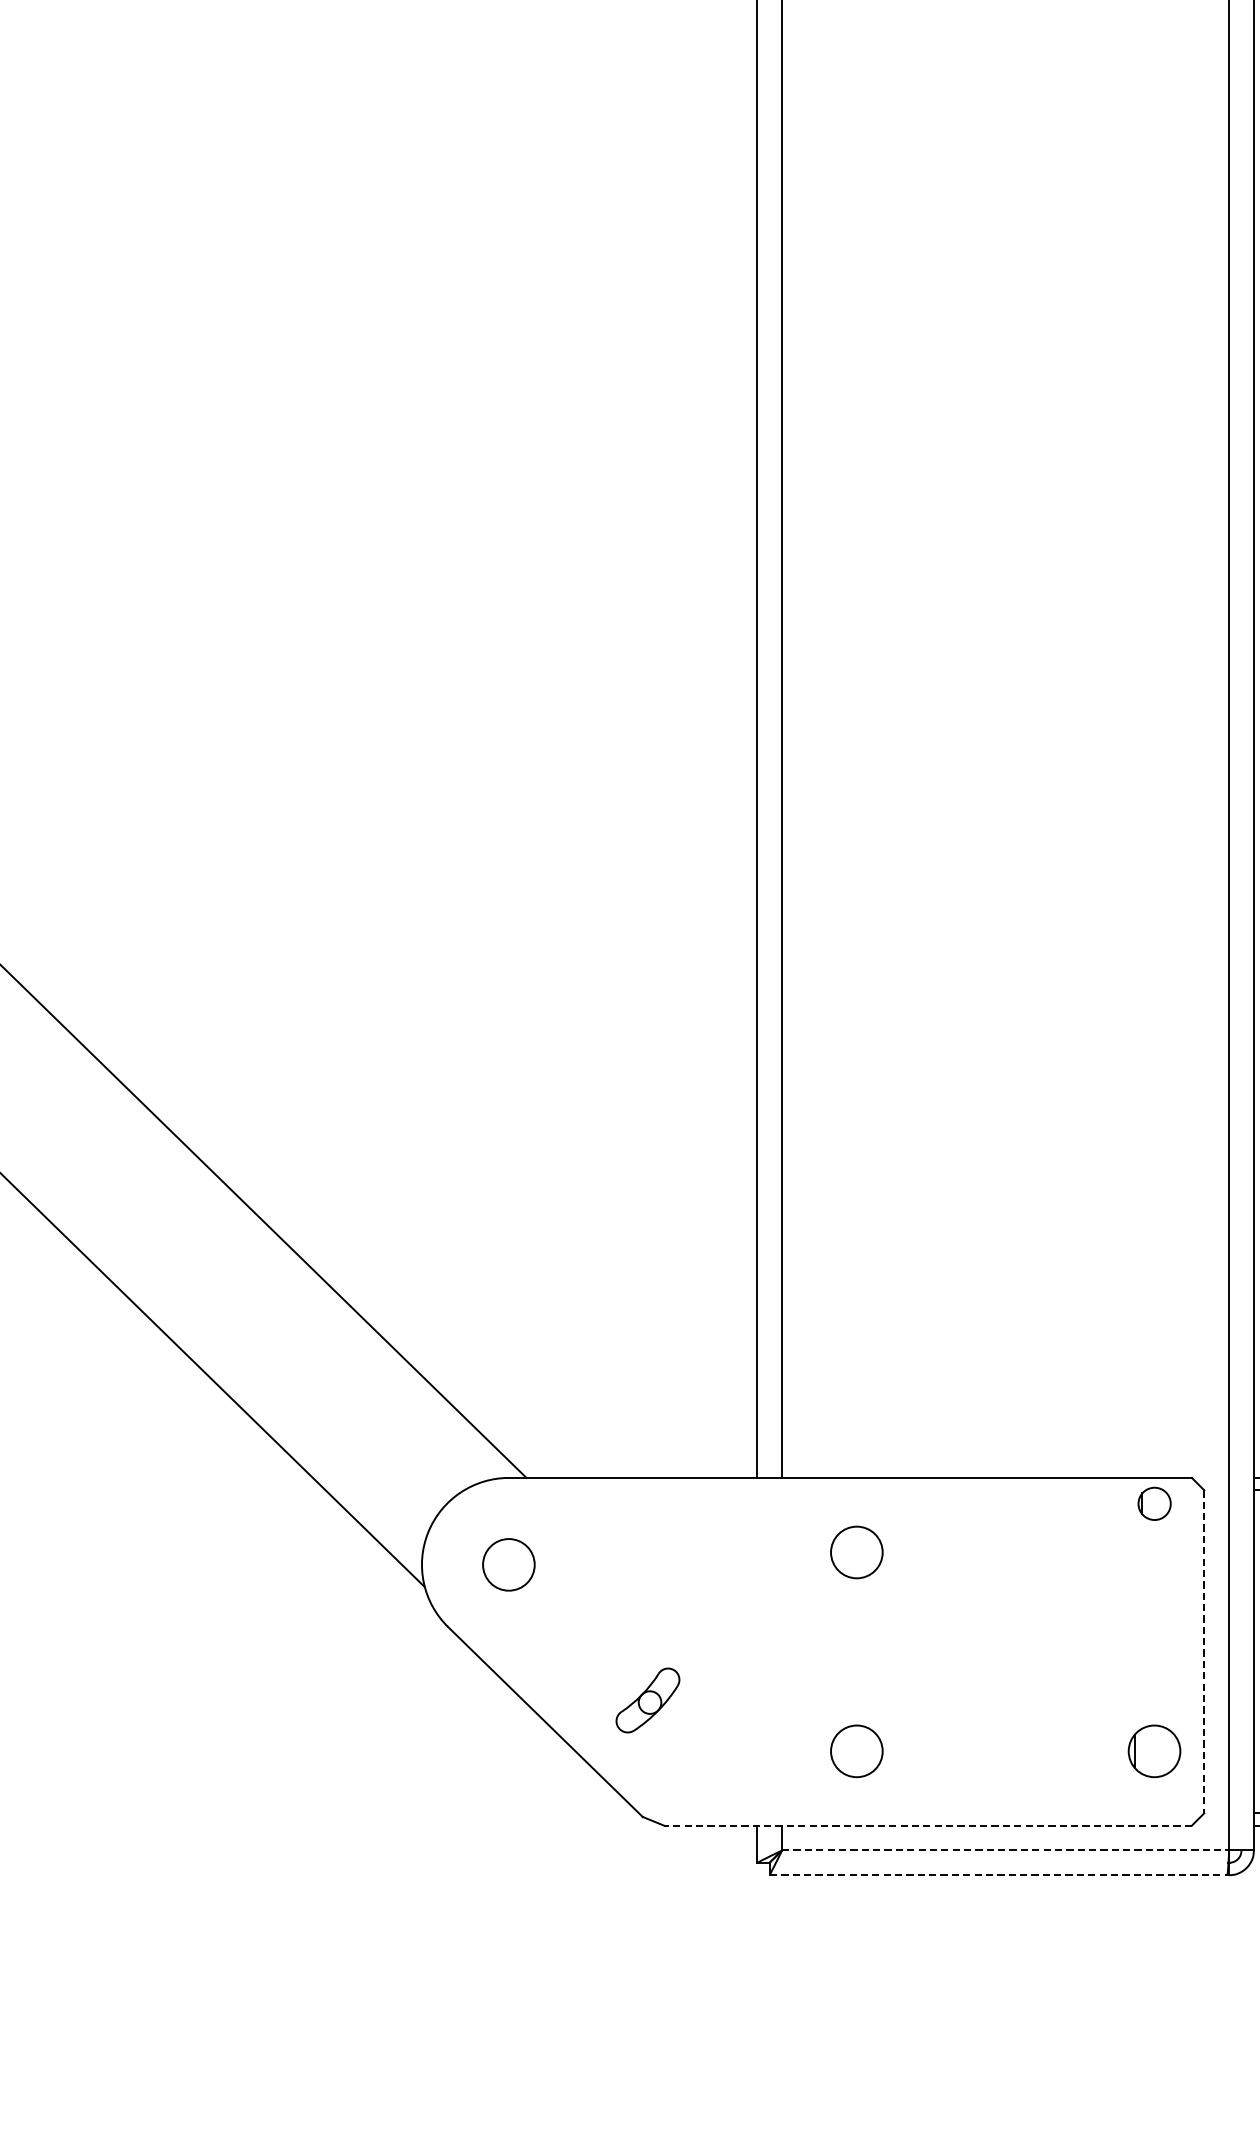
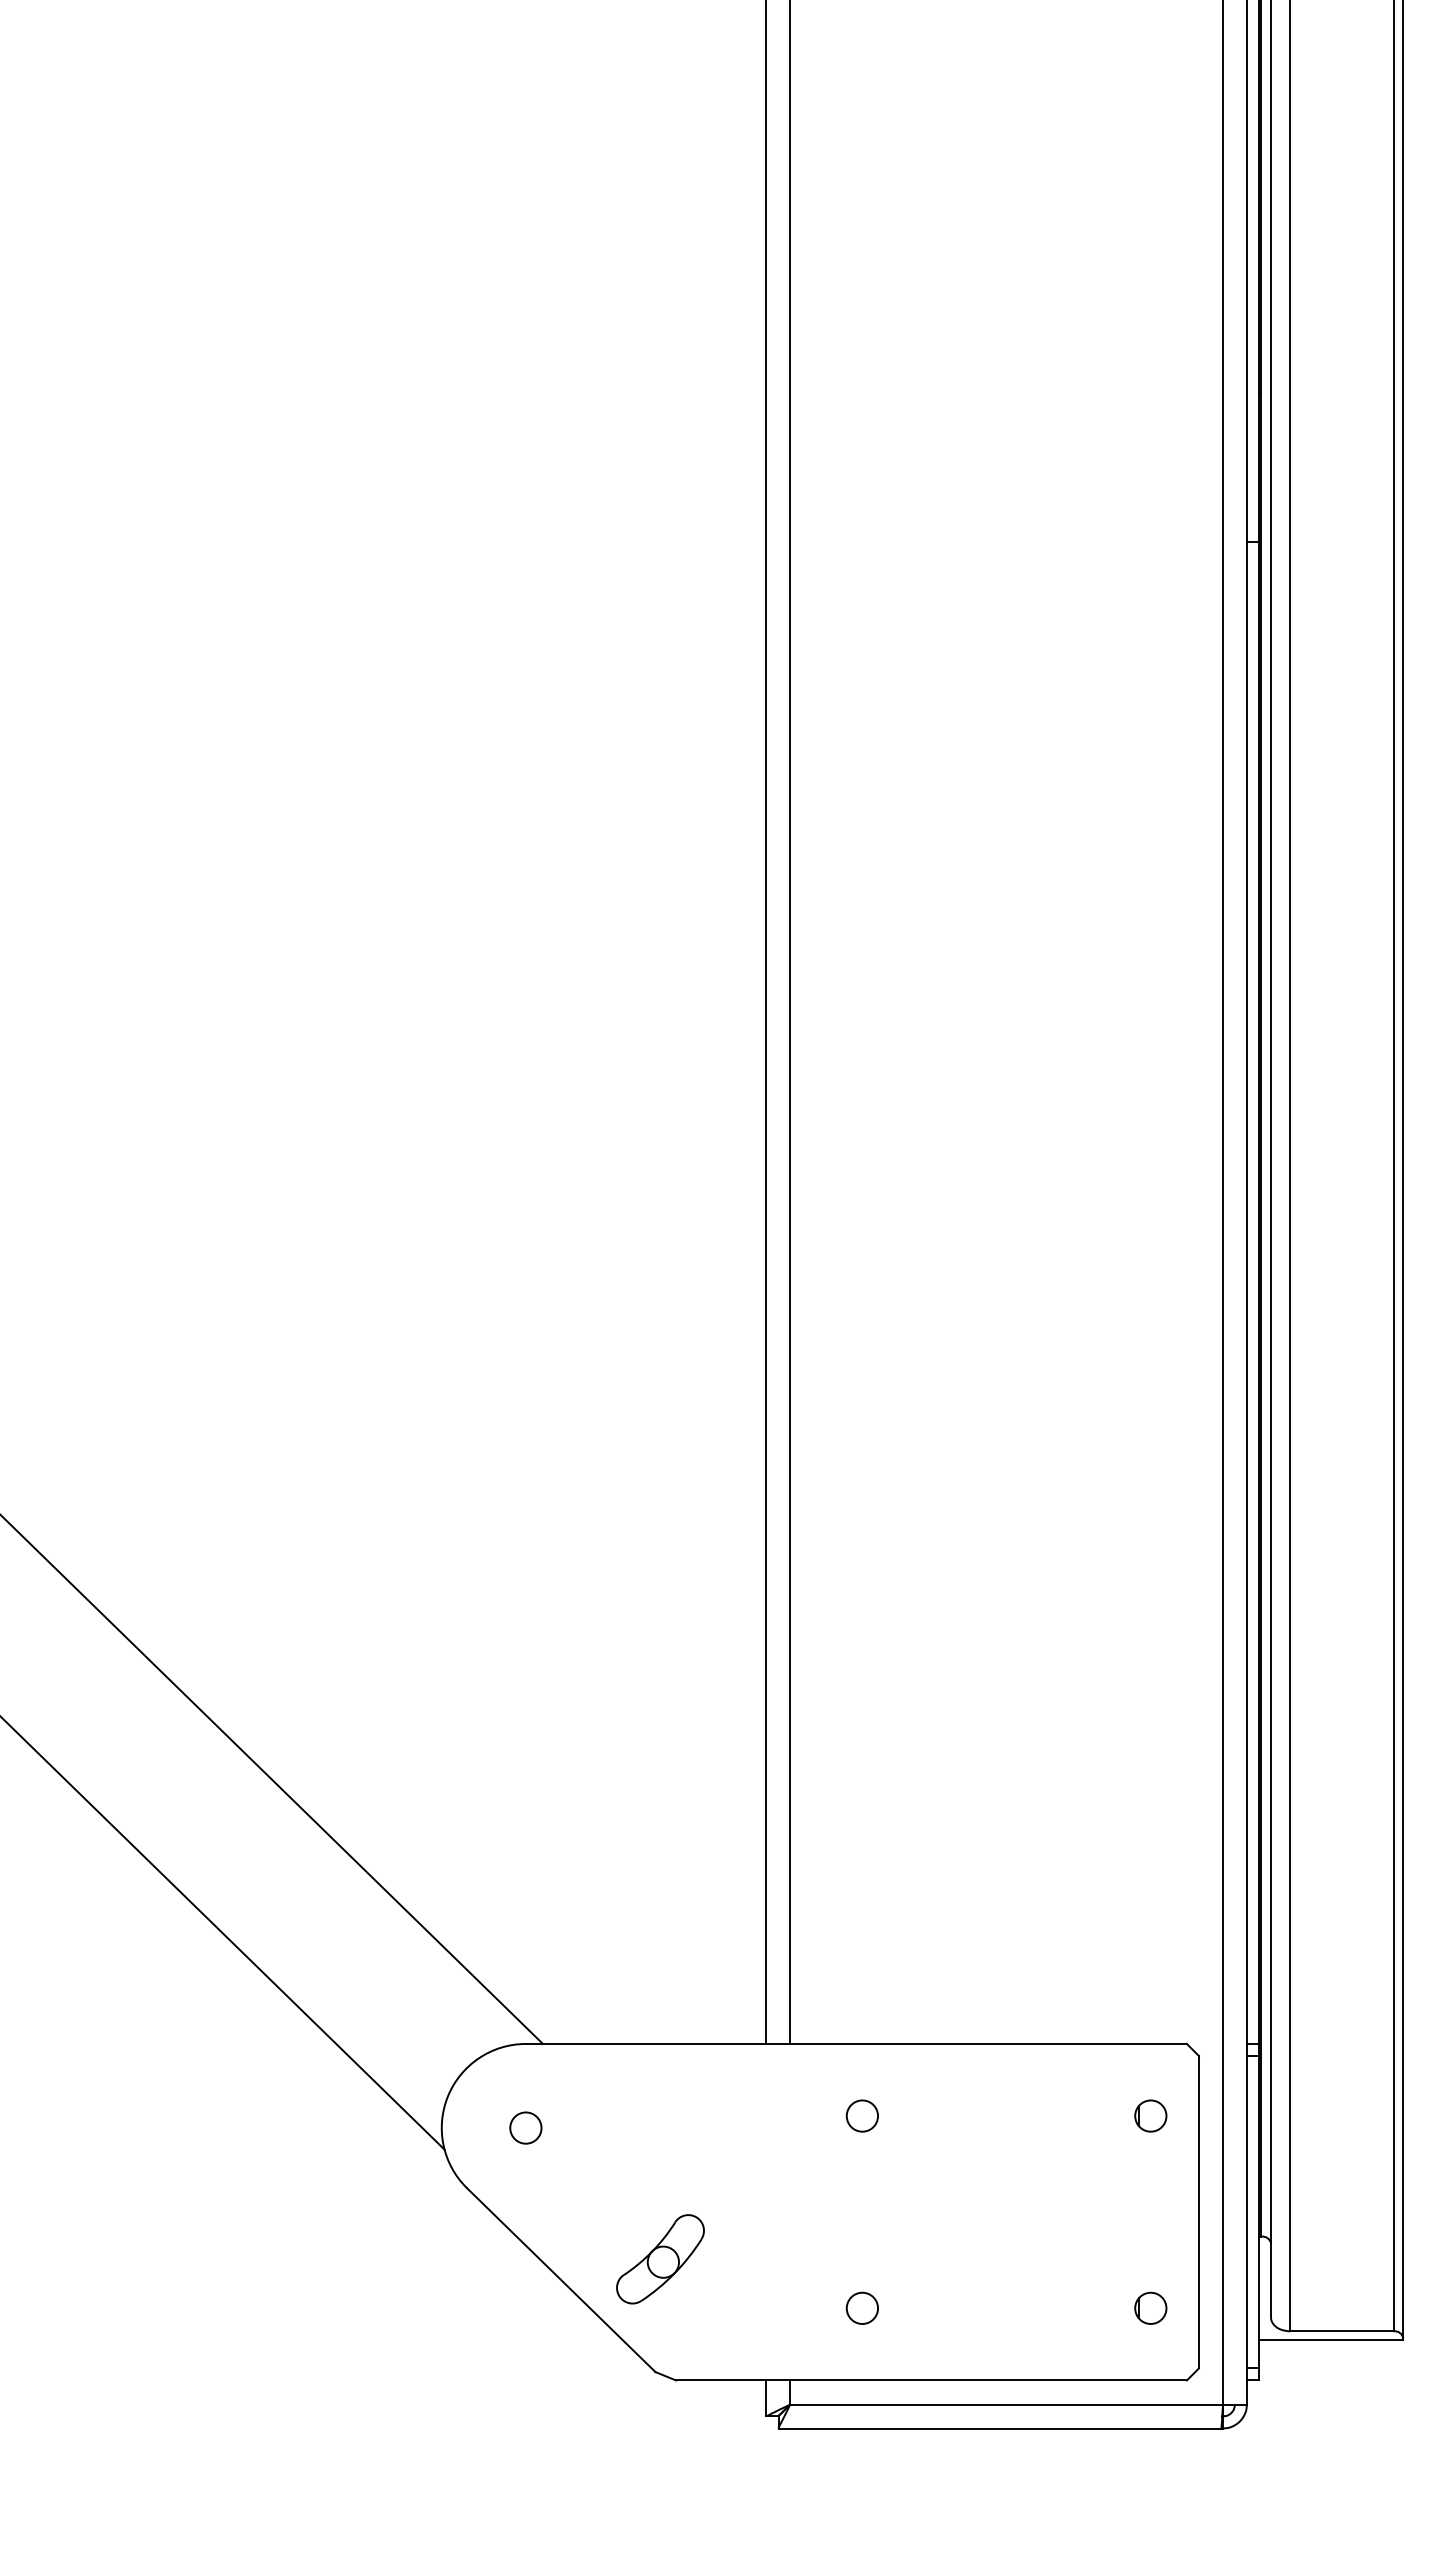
part: (1154, 1503) -> (1150, 2115), moved
circle: (855, 1551) -> (861, 2115), size x0.62
circle: (508, 1564) -> (525, 2127), size x0.62
line: (1203, 1652) -> (1198, 2212), dashed -> solid
part: (647, 1700) -> (660, 2259), size x1.43
circle: (855, 1750) -> (861, 2307), size x0.62
part: (1154, 1750) -> (1150, 2307), size x0.62
line: (928, 1825) -> (931, 2380), dashed -> solid
line: (1006, 1850) -> (1007, 2404), dashed -> solid
line: (999, 1875) -> (1000, 2428), dashed -> solid

